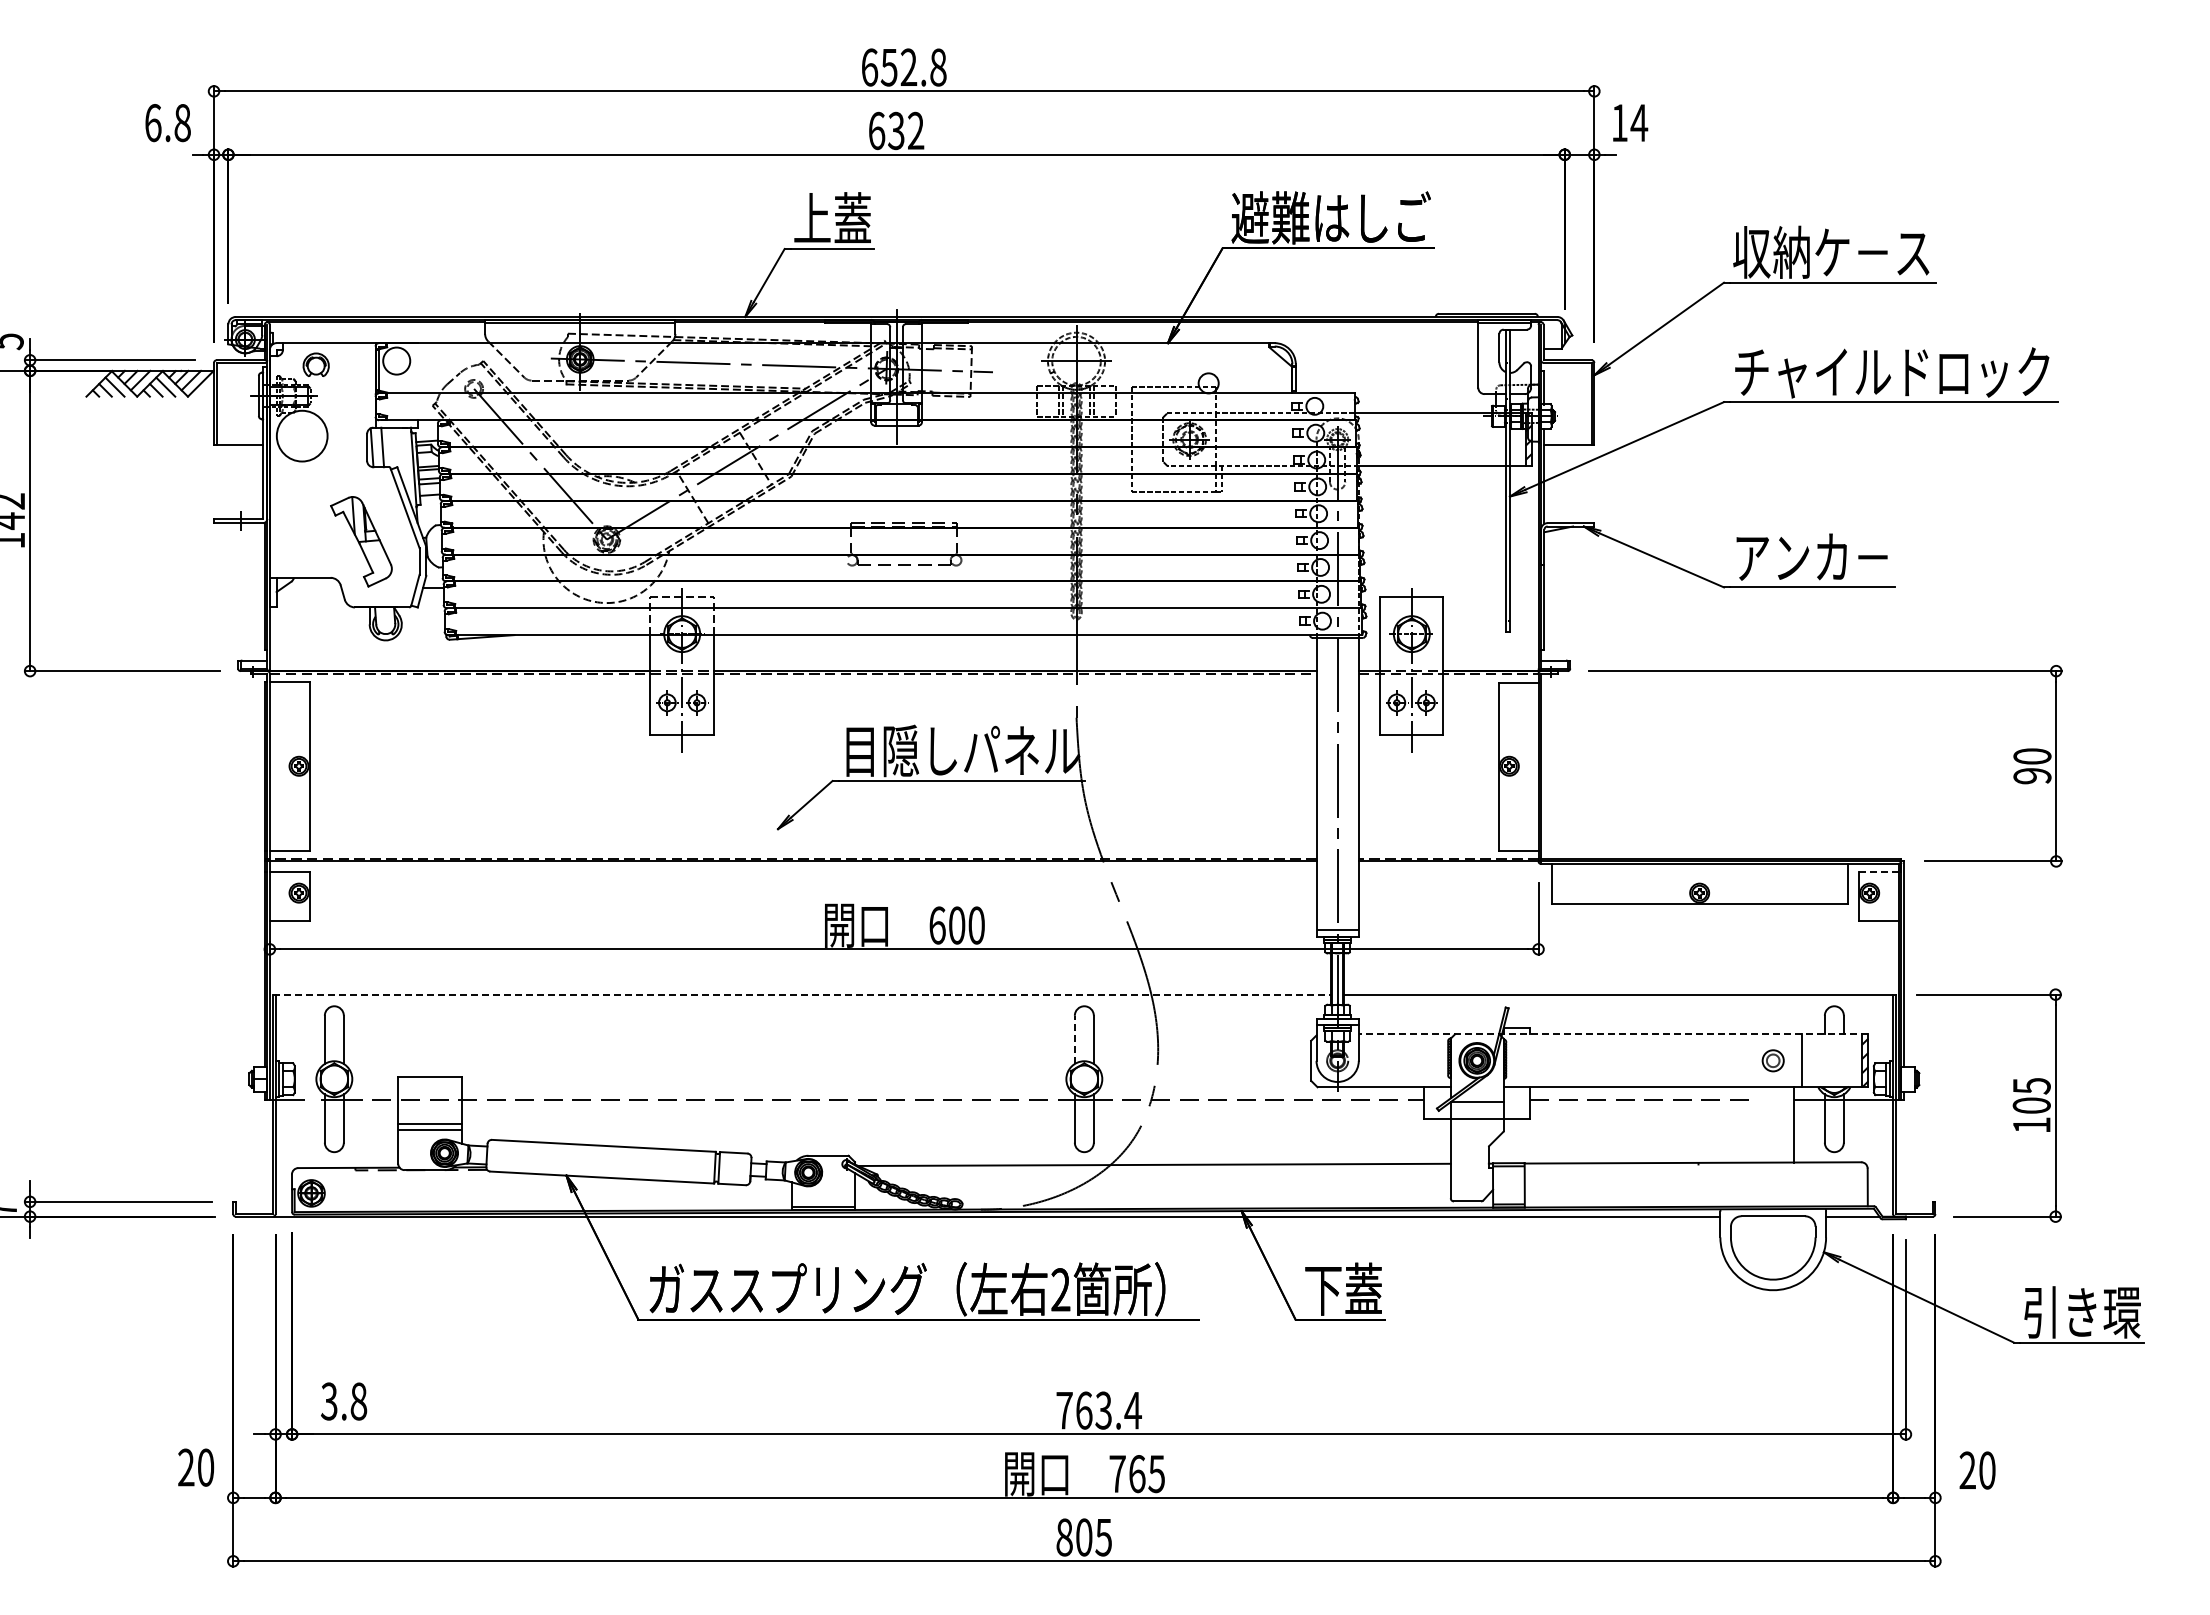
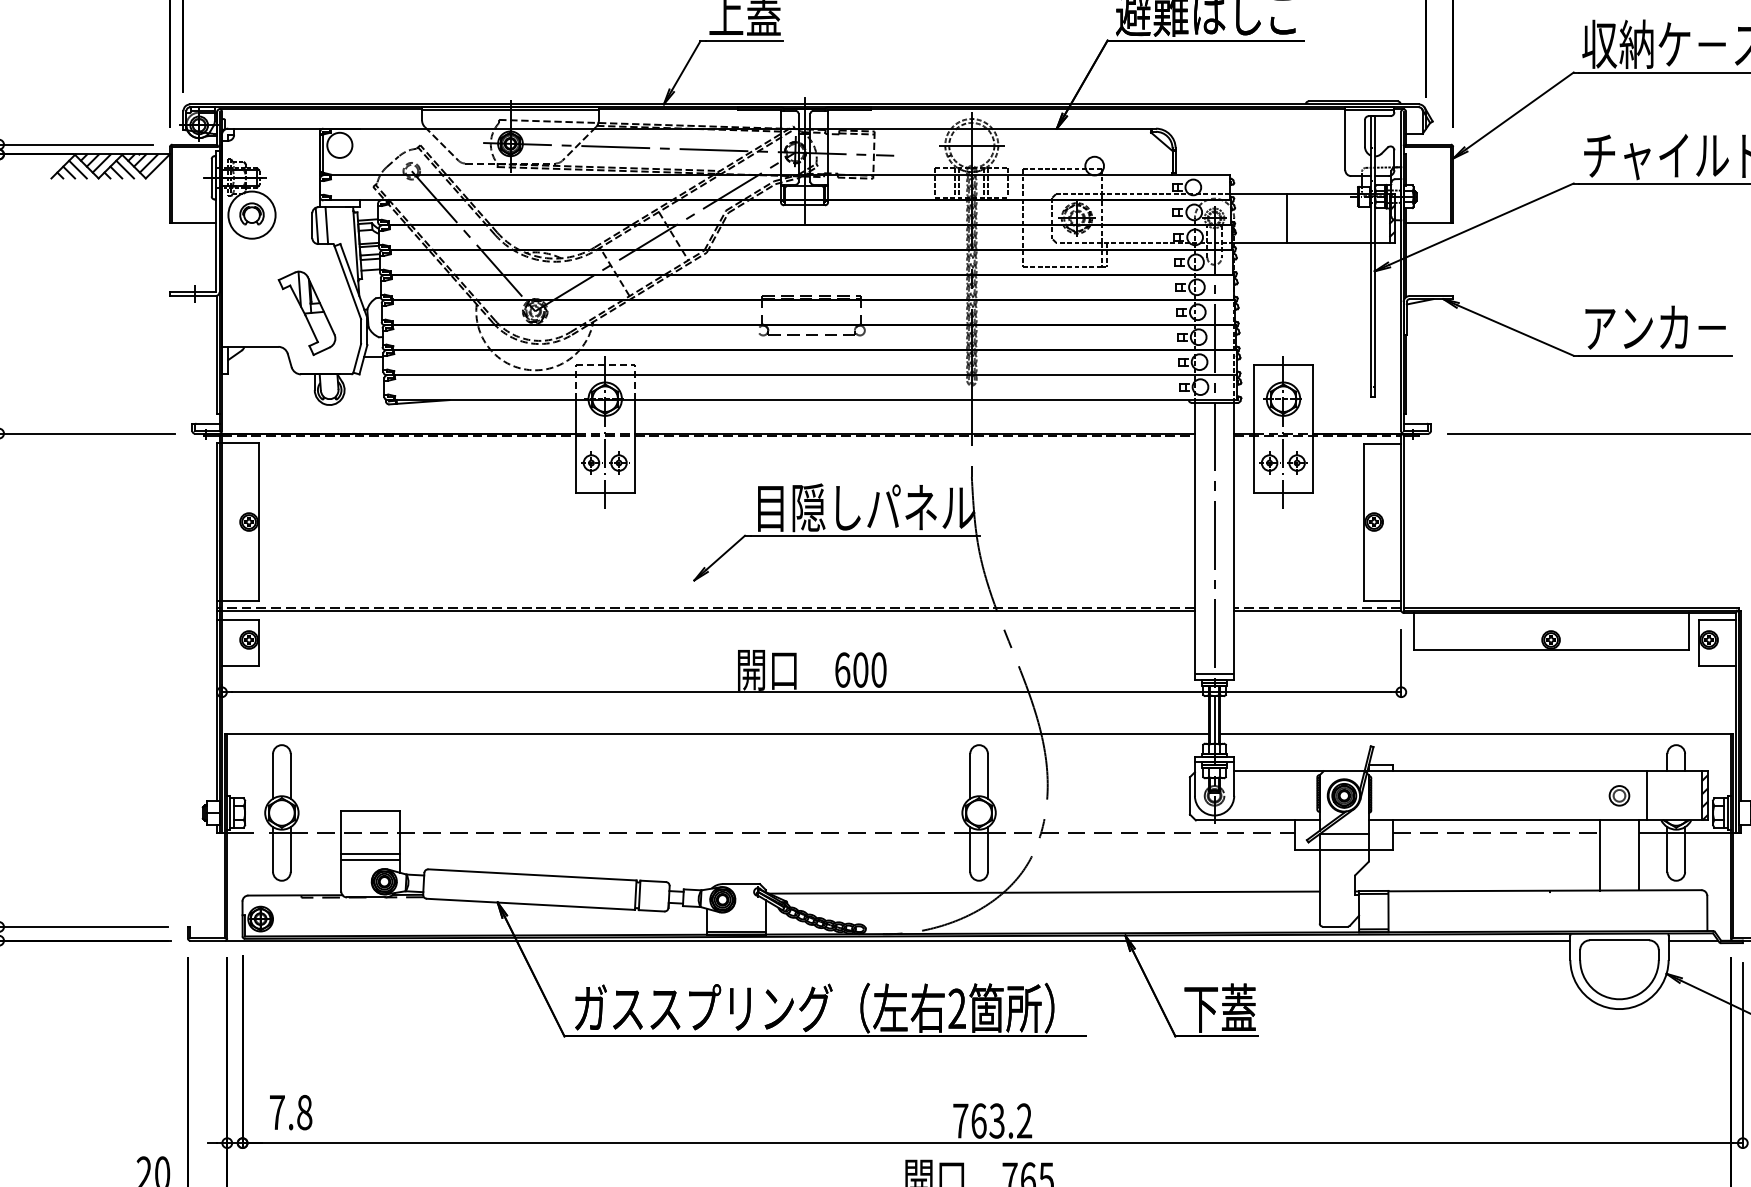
part: (315, 364) -> (251, 213), moved
line: (1415, 439) -> (1286, 218), added
line: (1878, 872) -> (1717, 620), dashed -> solid
line: (802, 994) -> (717, 734), dashed -> solid
line: (1613, 1034) -> (1470, 771), dashed -> solid
line: (1074, 1039) -> (969, 776), dashed -> solid
line: (1752, 1124) -> (1600, 855), added
text: (329, 1401) -> (277, 1112), 3.8 -> 7.8
text: (1132, 1410) -> (1023, 1120), 763.4 -> 763.2

